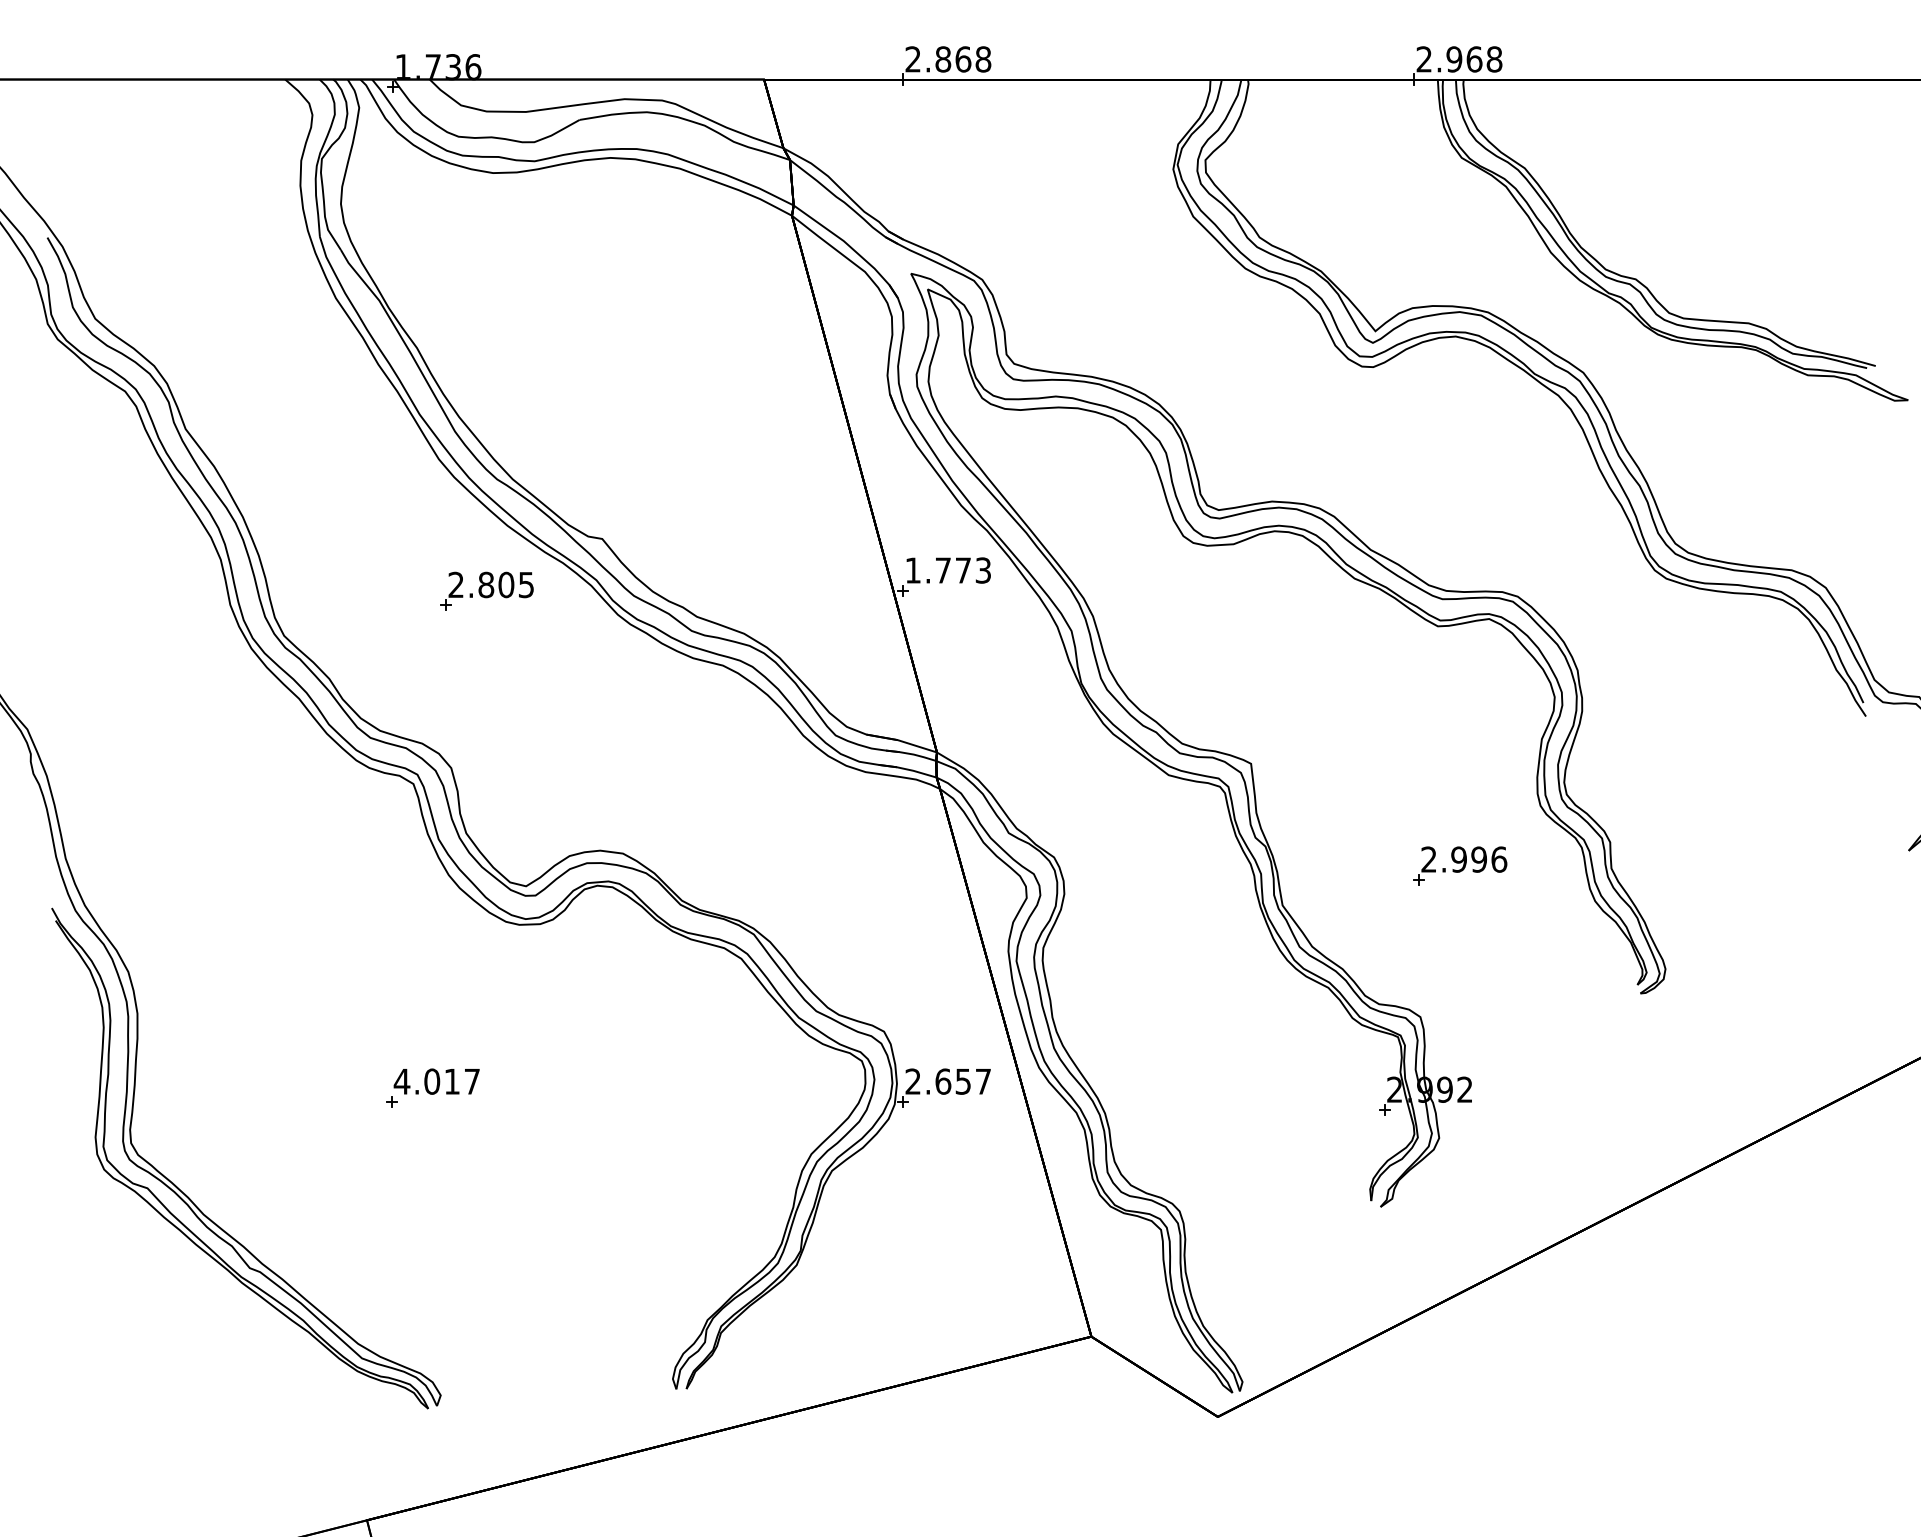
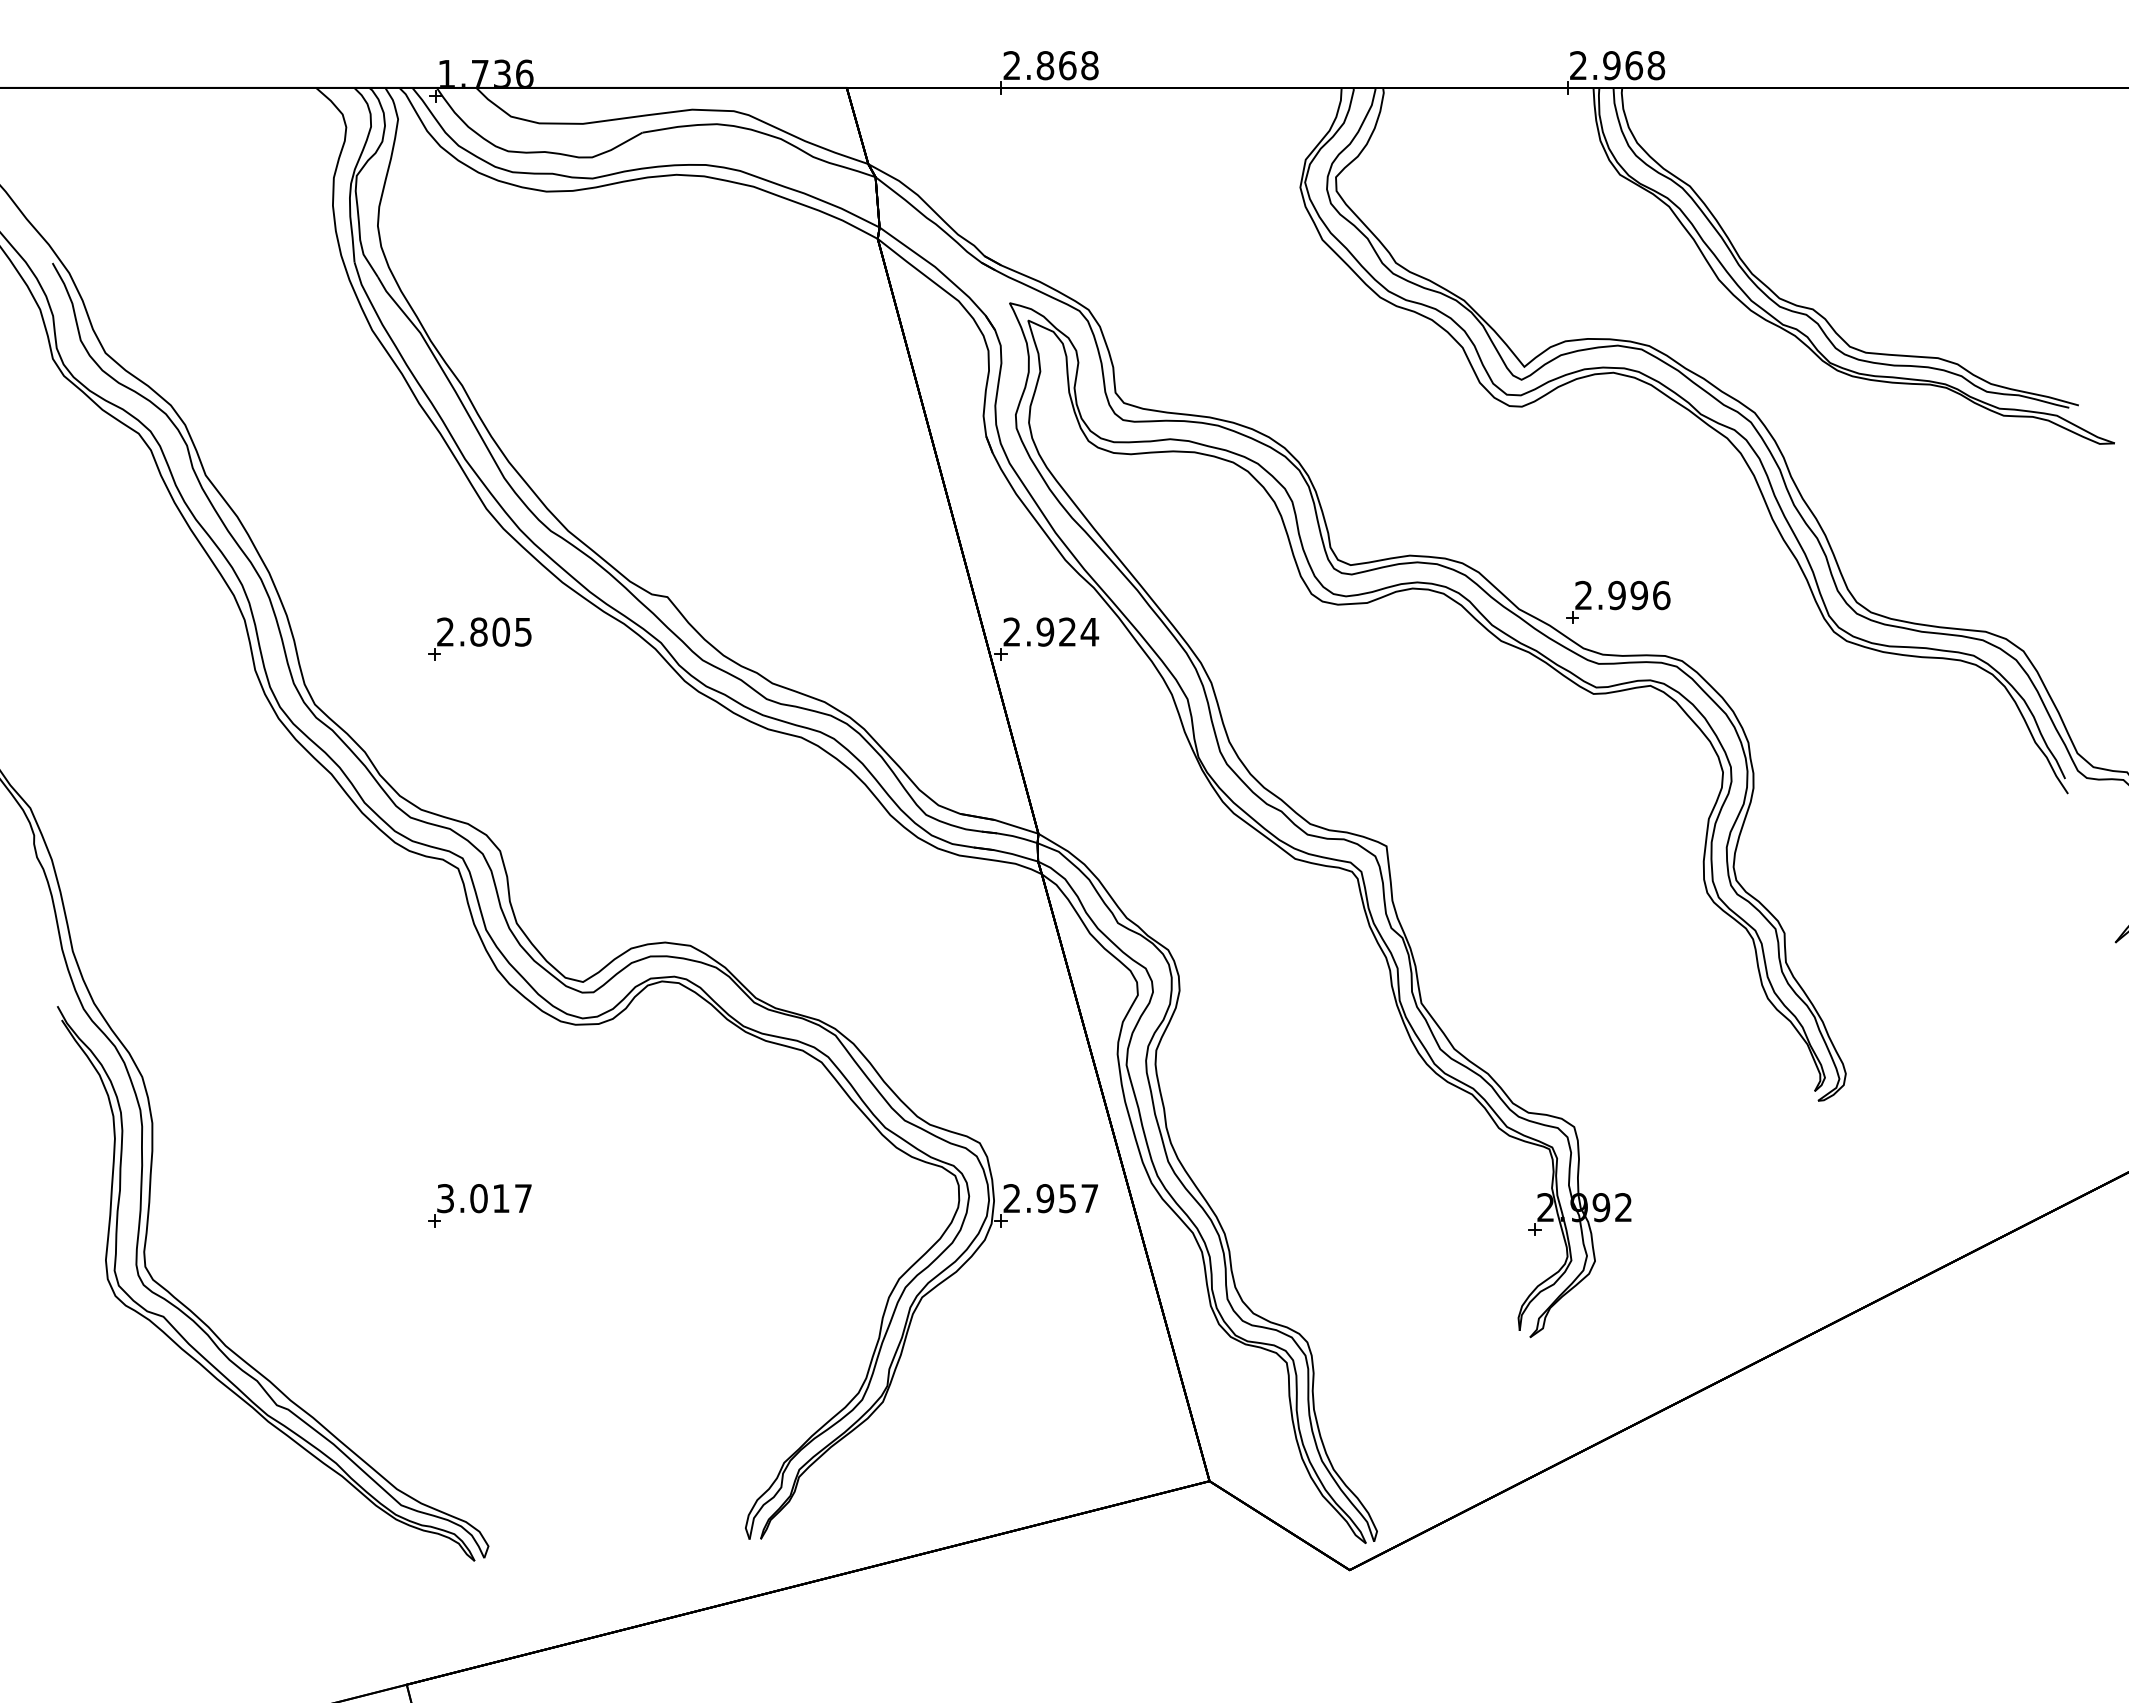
text: (948, 569) -> (1051, 631), 1.773 -> 2.924
part: (486, 590) -> (479, 638), moved
part: (1460, 865) -> (1618, 601), moved
text: (401, 1081) -> (445, 1198), 4.017 -> 3.017
text: (943, 1081) -> (1045, 1198), 2.657 -> 2.957

